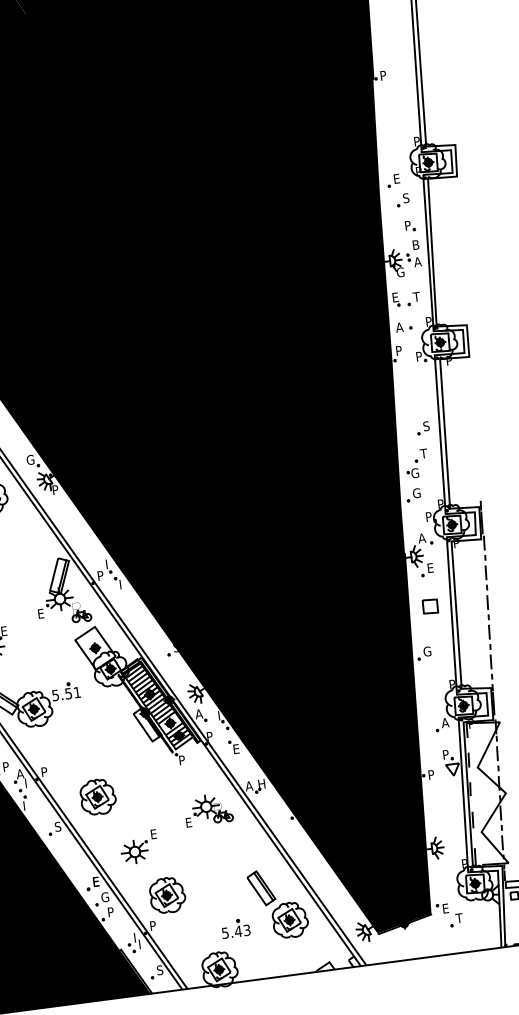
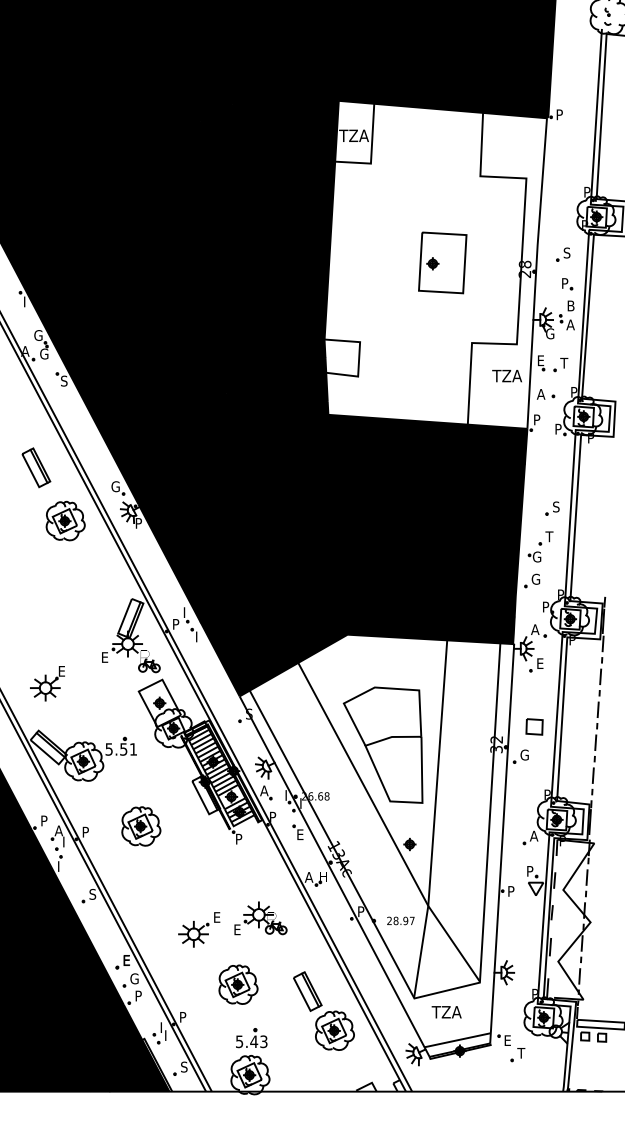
part: (393, 181) -> (555, 232), removed
fill: (290, 223) -> (435, 264), removed
part: (430, 606) -> (534, 726), moved
fill: (305, 749) -> (376, 845), removed
part: (98, 797) -> (141, 826), moved
part: (208, 809) -> (260, 918), moved
part: (139, 847) -> (199, 929), moved
part: (167, 895) -> (238, 984), moved
part: (235, 928) -> (251, 1038), moved

